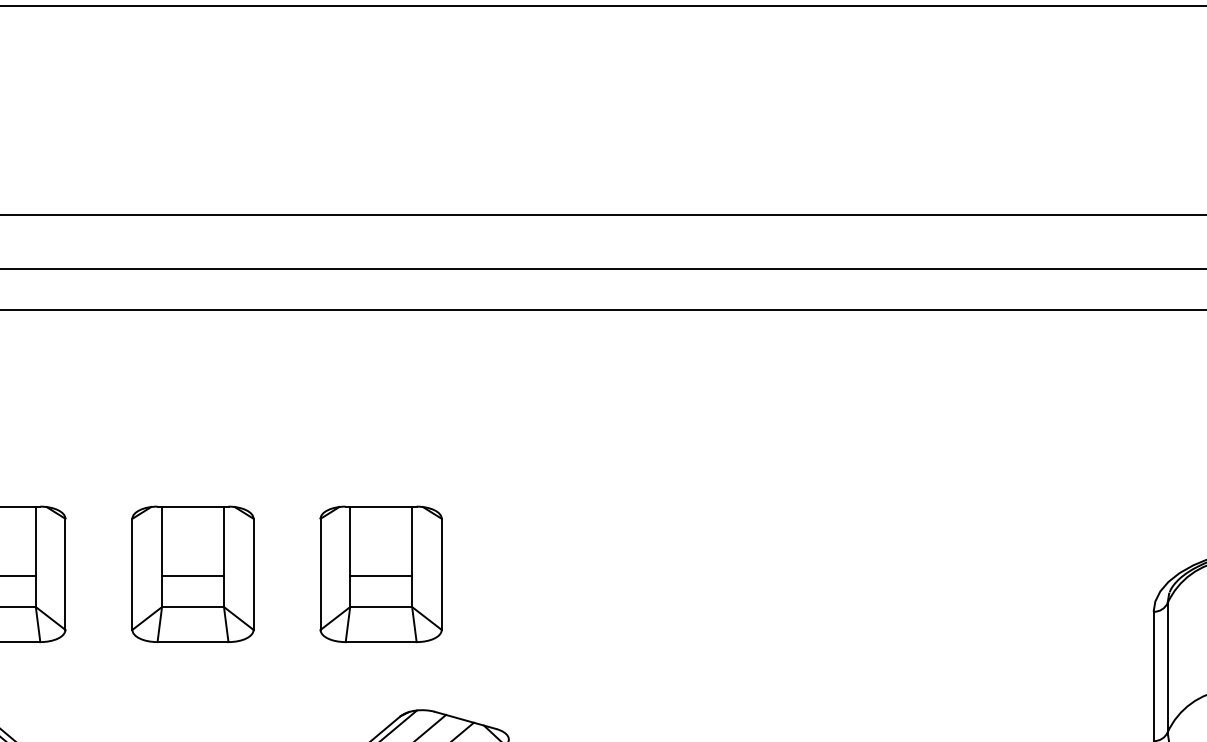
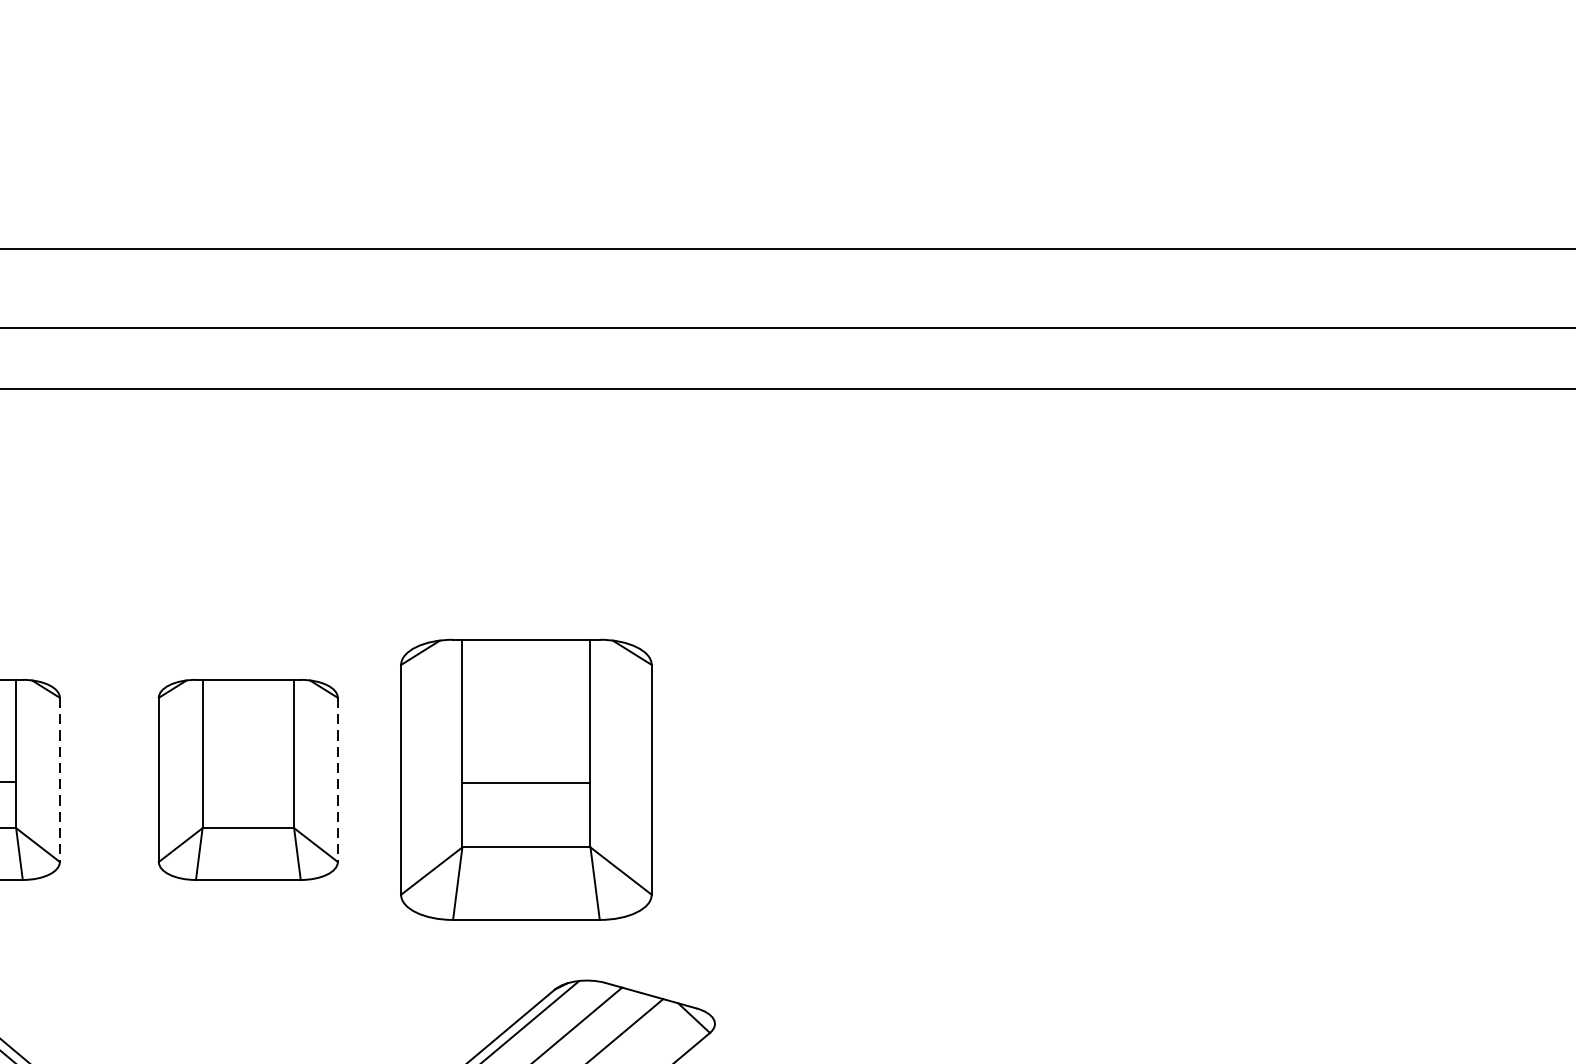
line: (65, 574) -> (59, 780), solid -> dashed
line: (253, 574) -> (337, 780), solid -> dashed
part: (380, 574) -> (525, 780), size x1.4
line: (192, 575) -> (247, 781), removed

